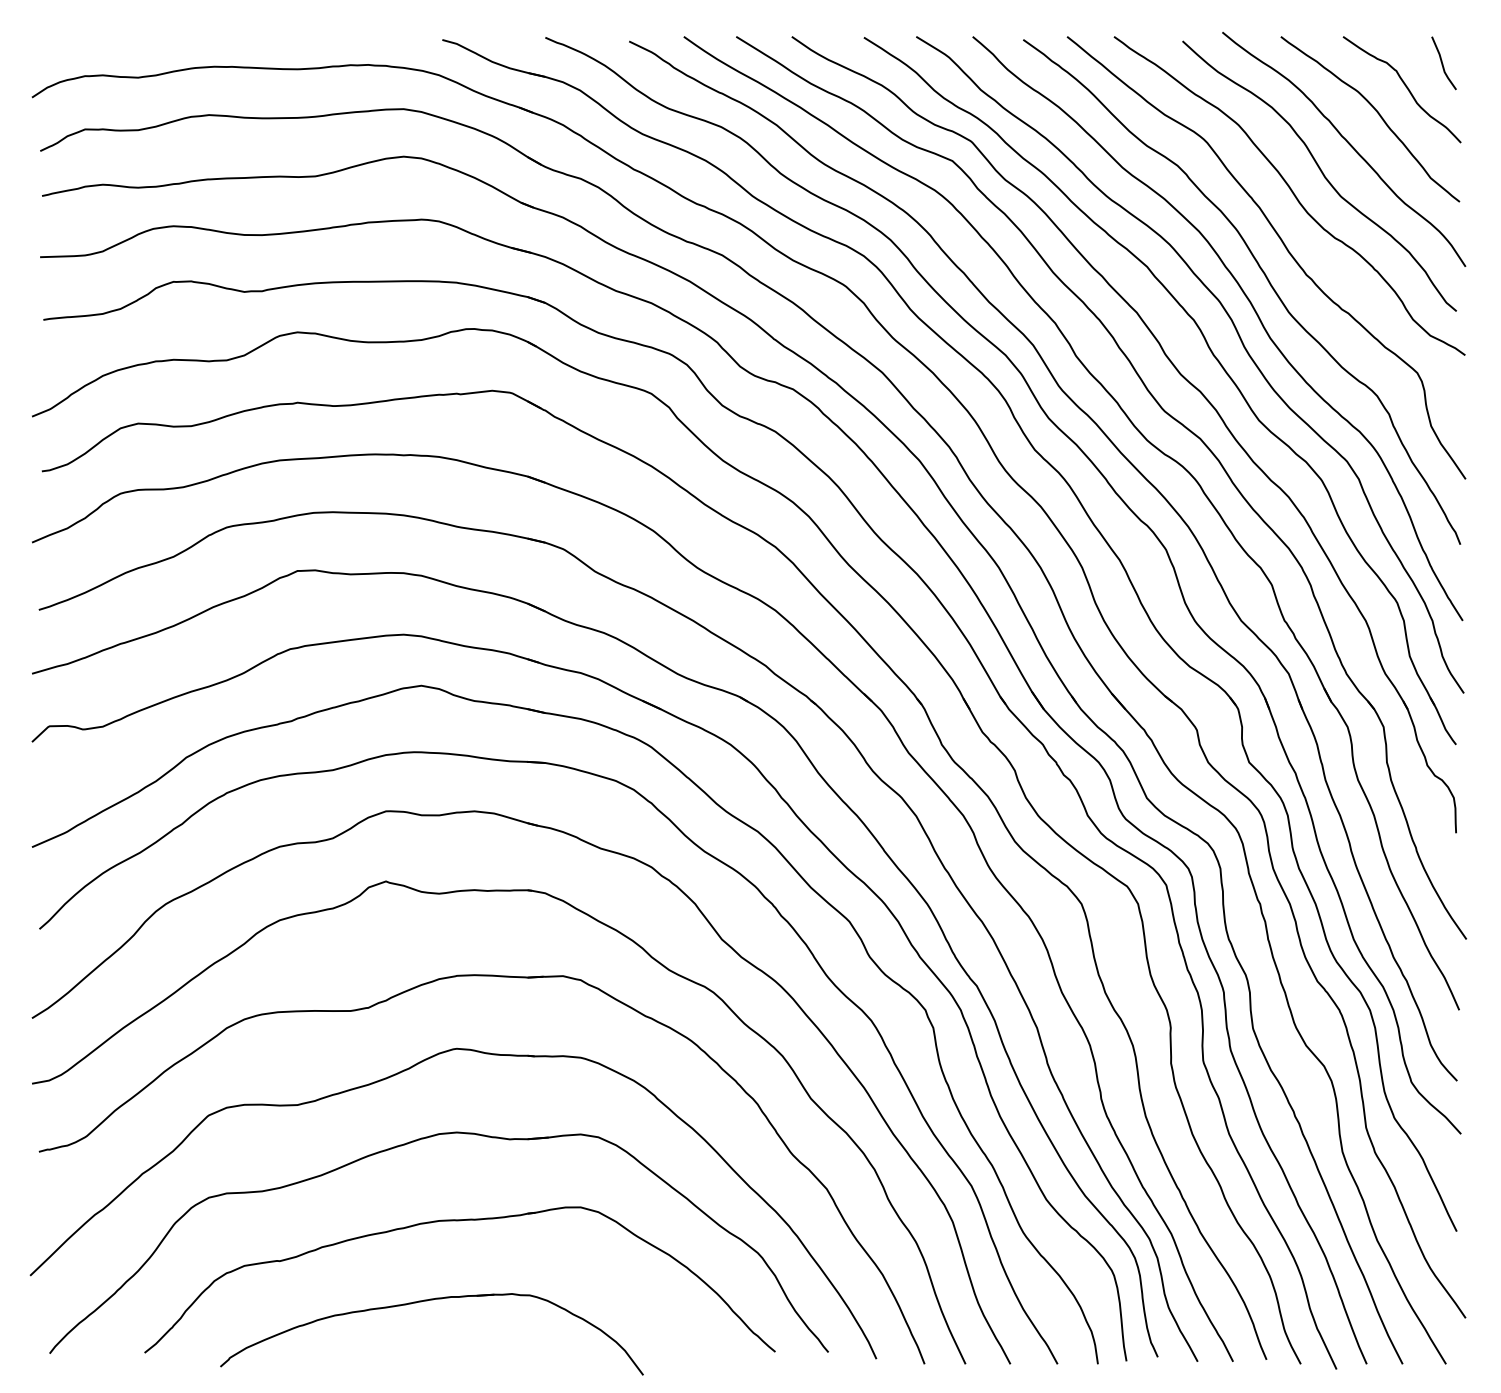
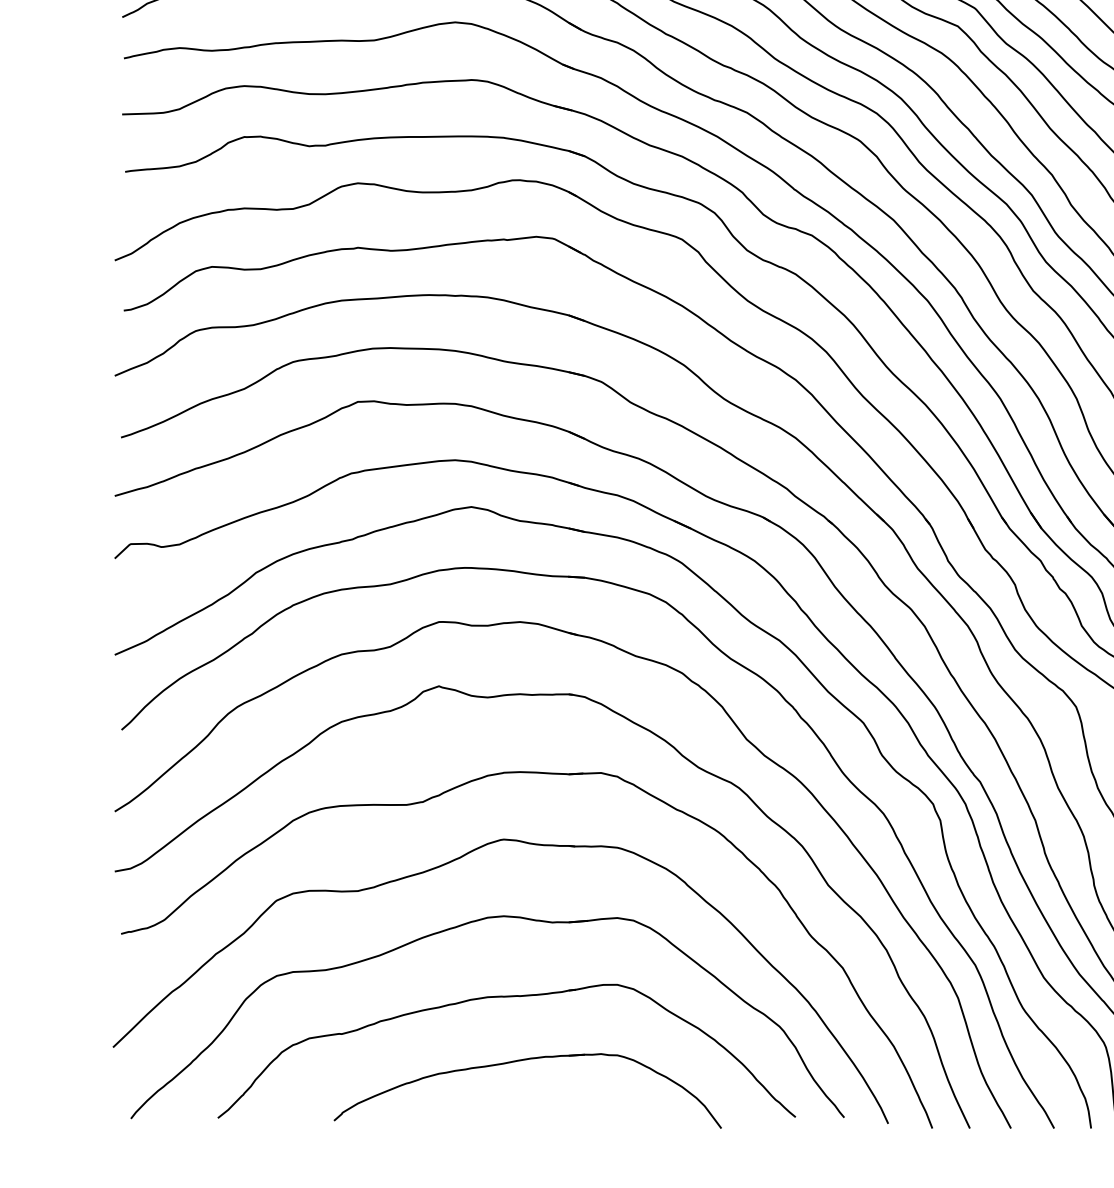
part: (427, 1301) -> (523, 1060), moved

